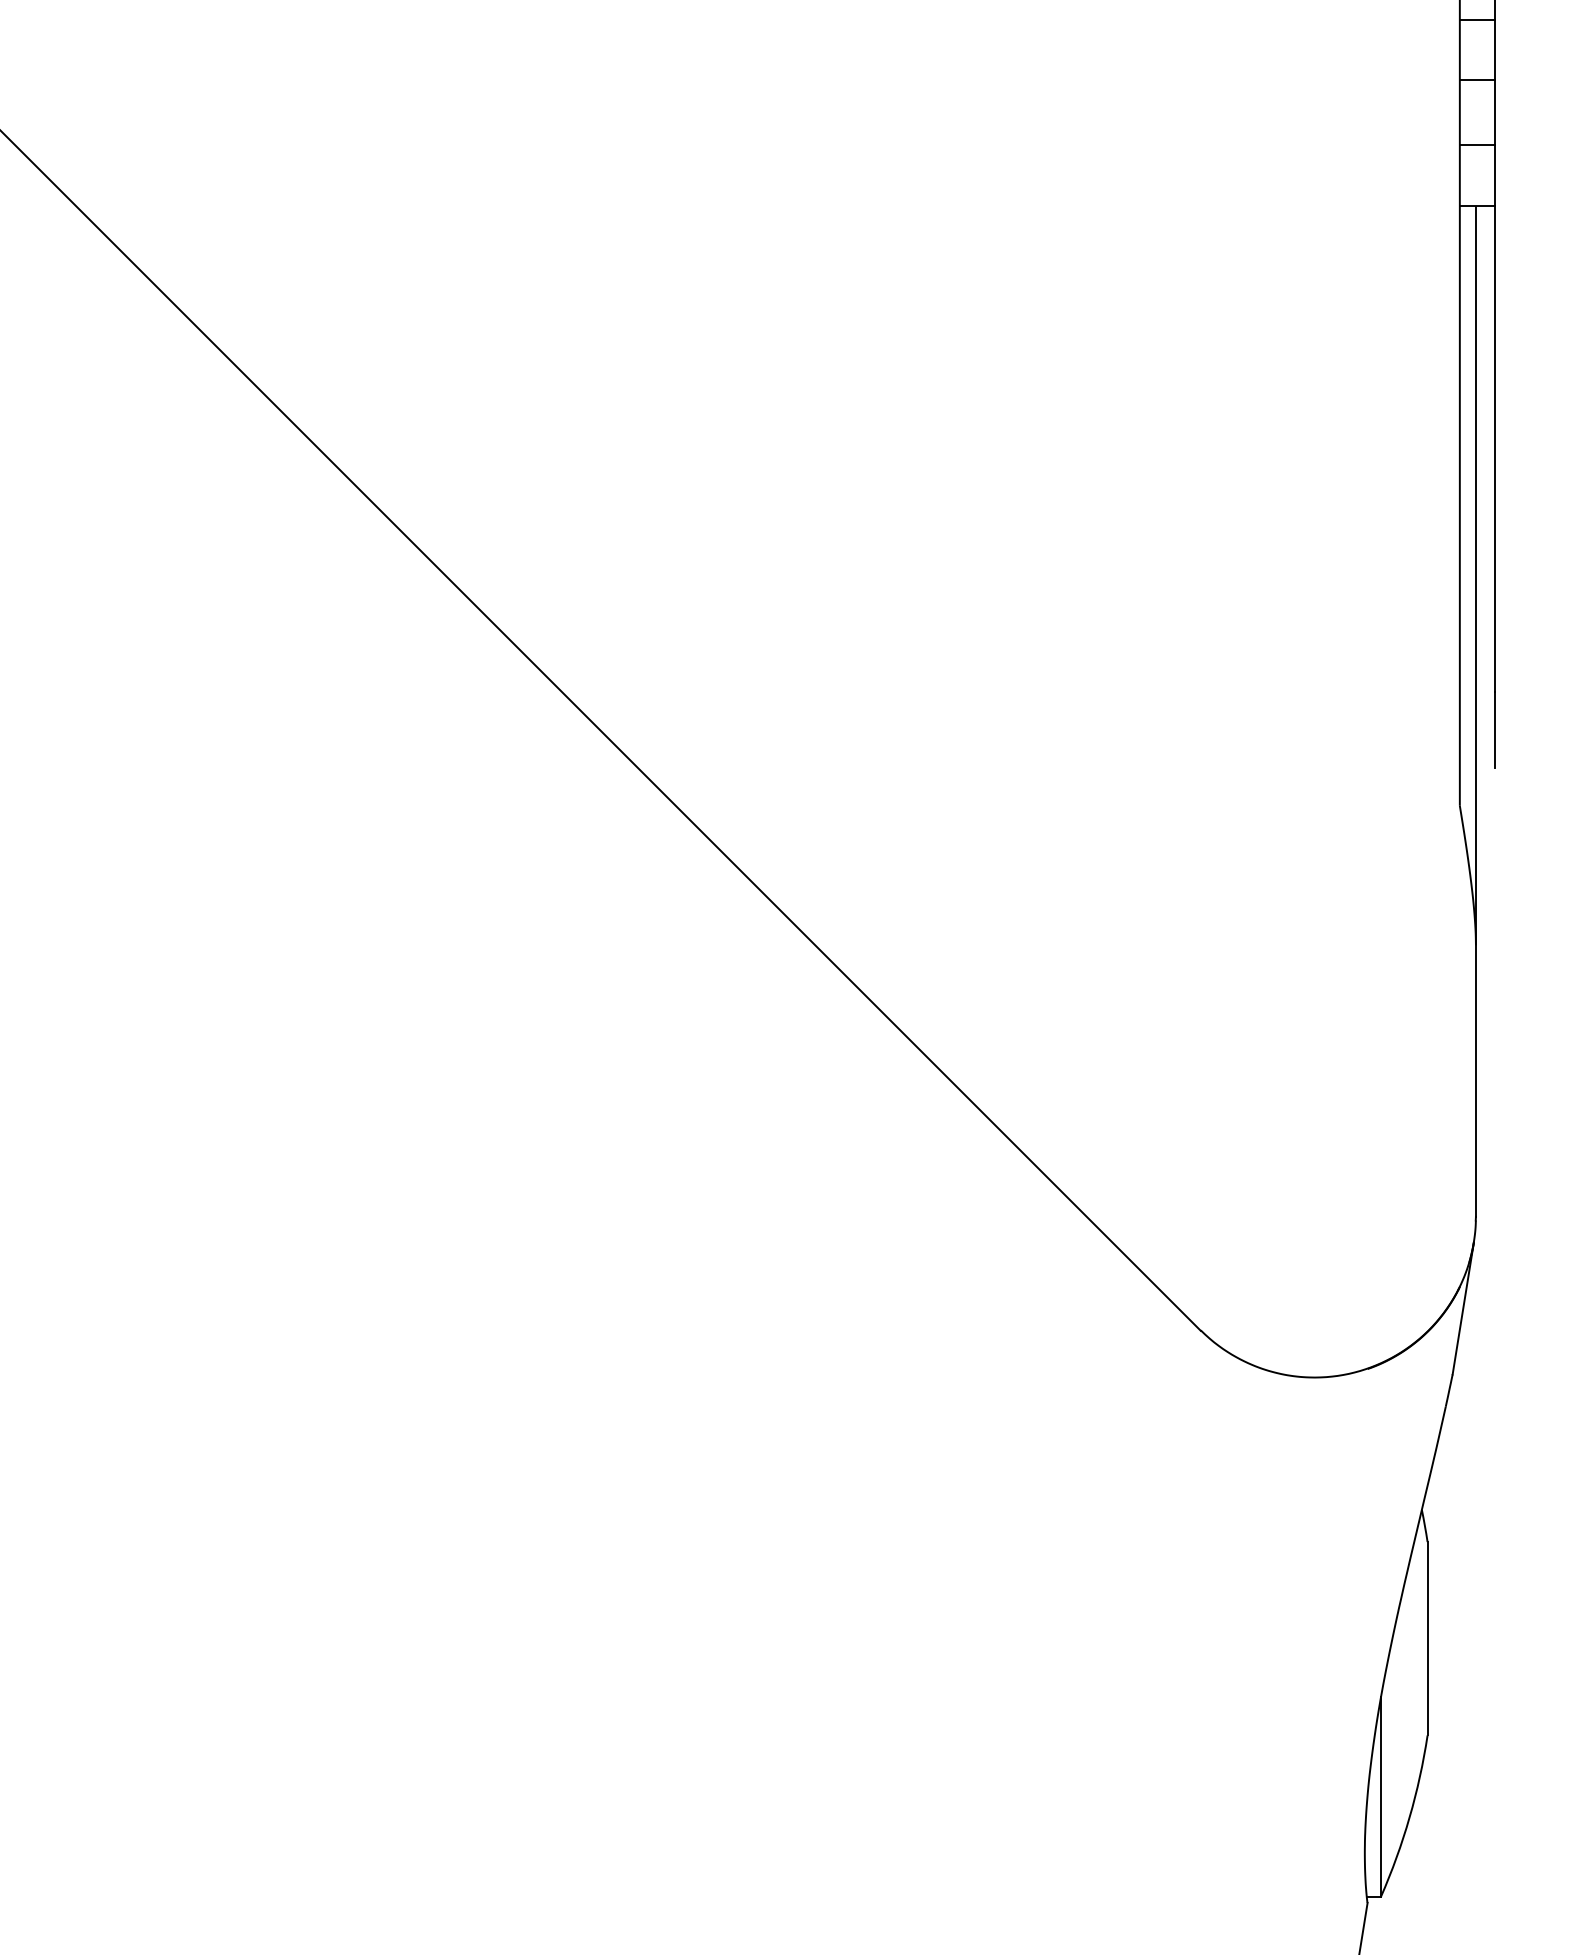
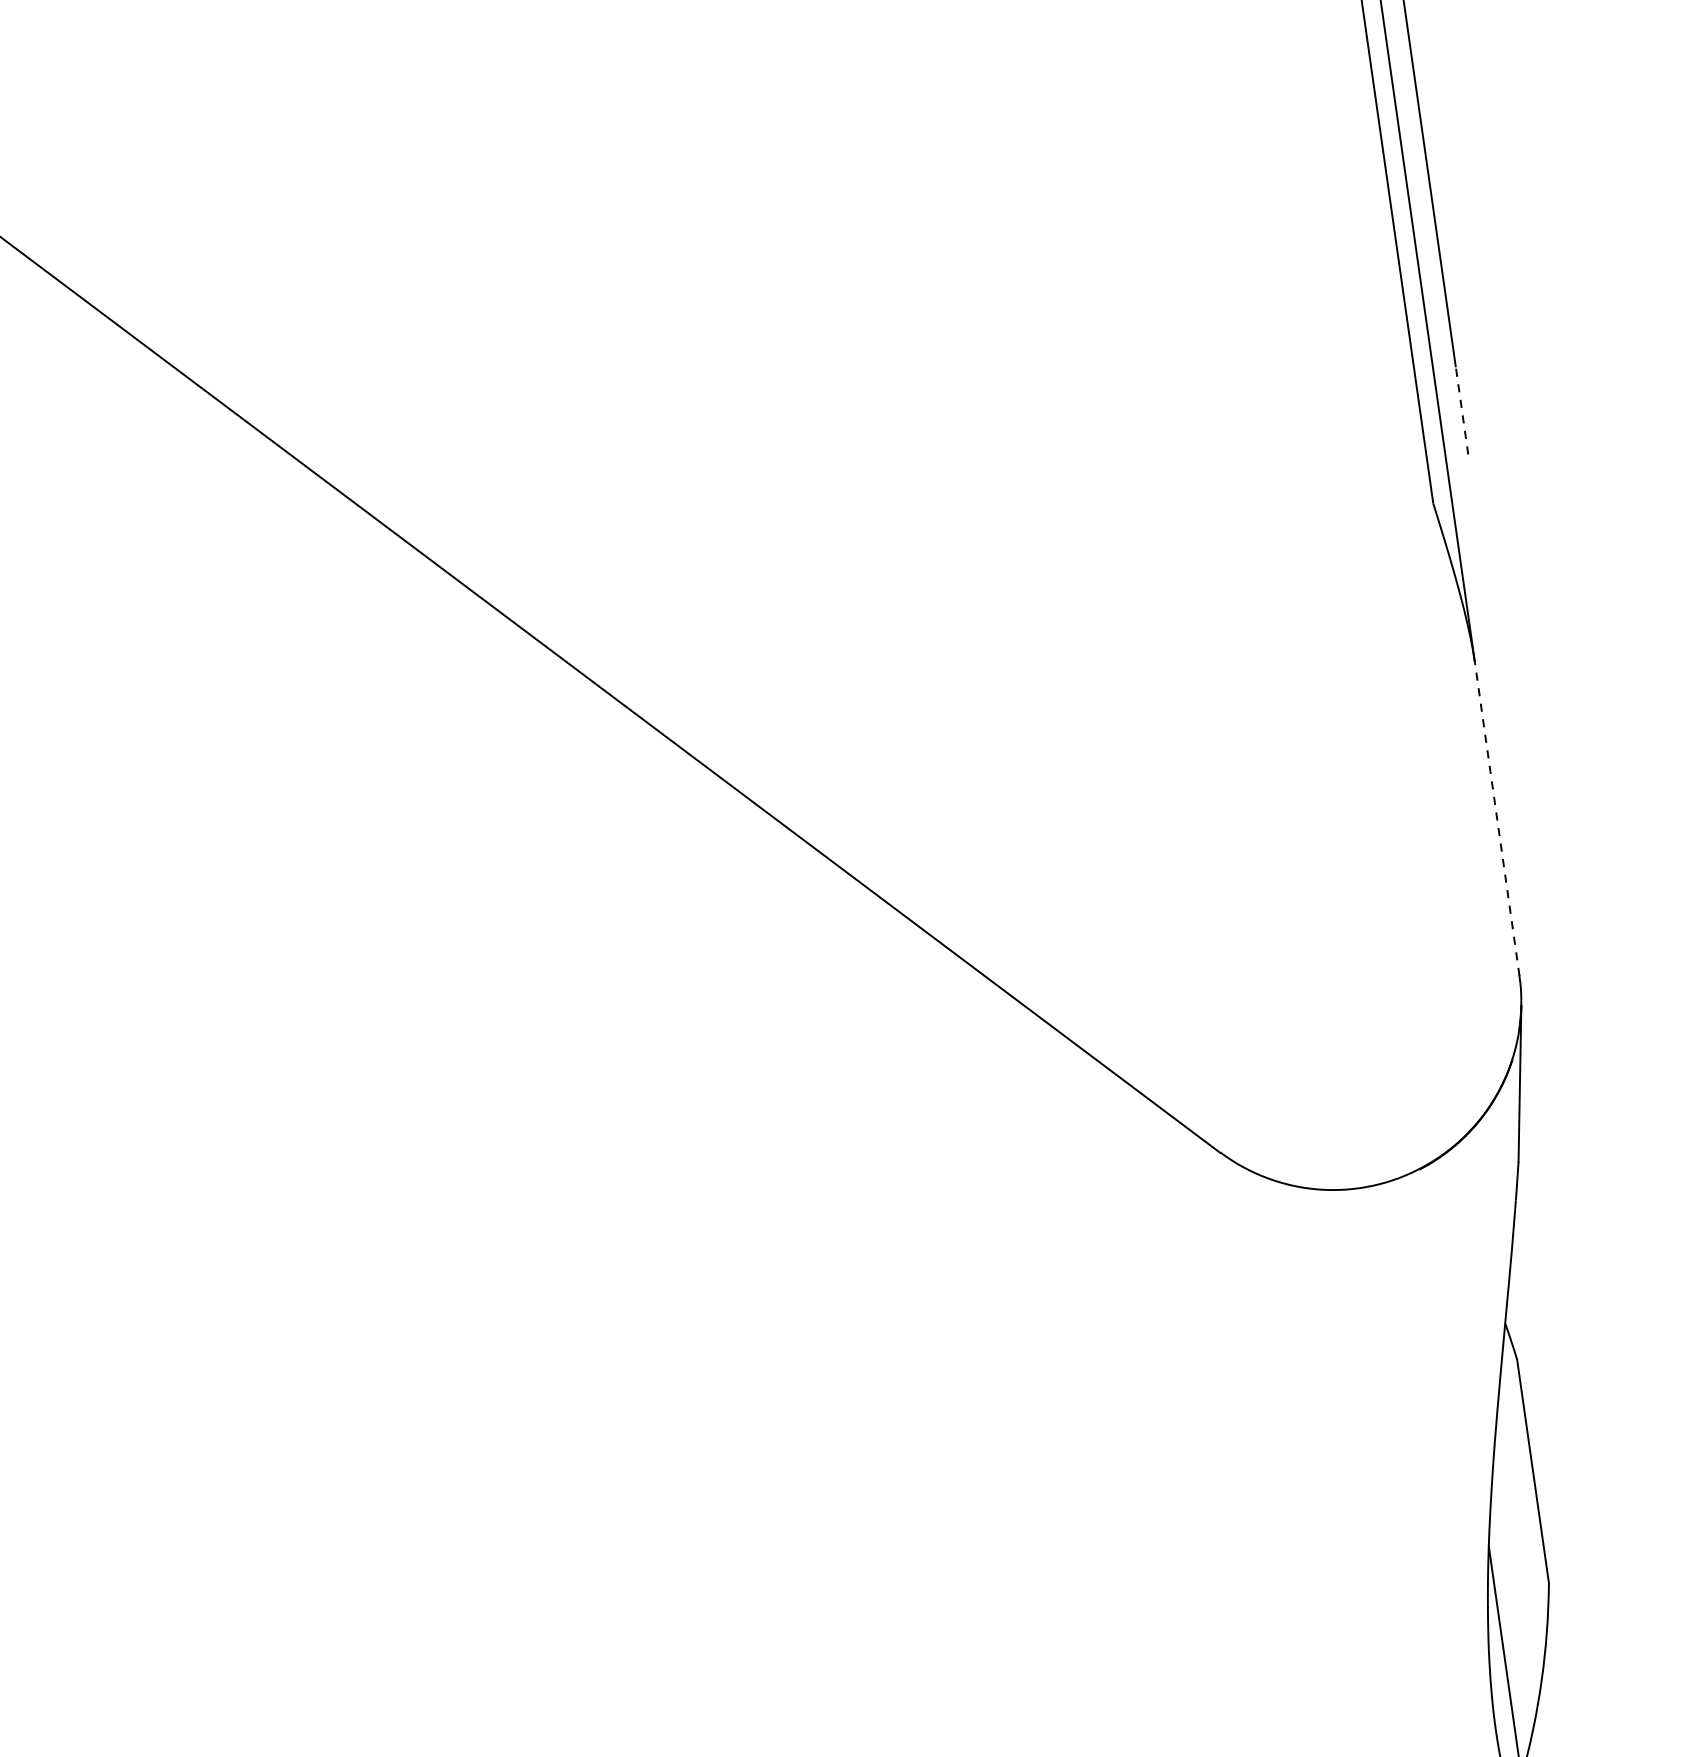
line: (1495, 729) -> (1461, 409), solid -> dashed
line: (1475, 1081) -> (1496, 819), solid -> dashed

